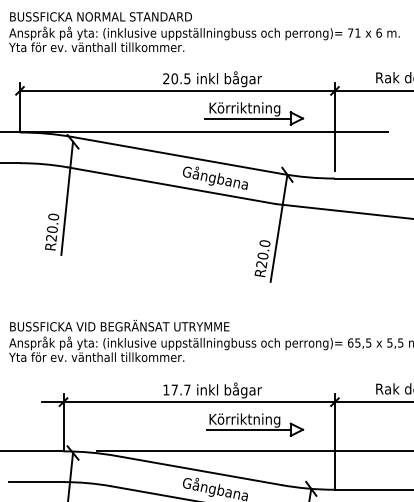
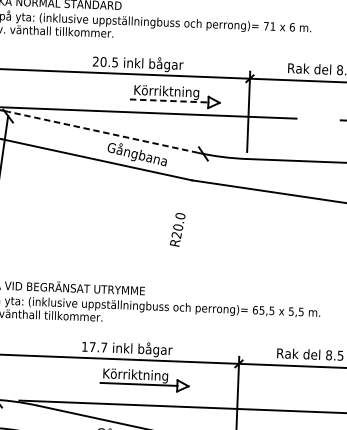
line: (247, 118) -> (168, 100), solid -> dashed
line: (177, 155) -> (103, 132), solid -> dashed
line: (278, 227) -> (193, 201), removed
part: (255, 424) -> (145, 379), moved

